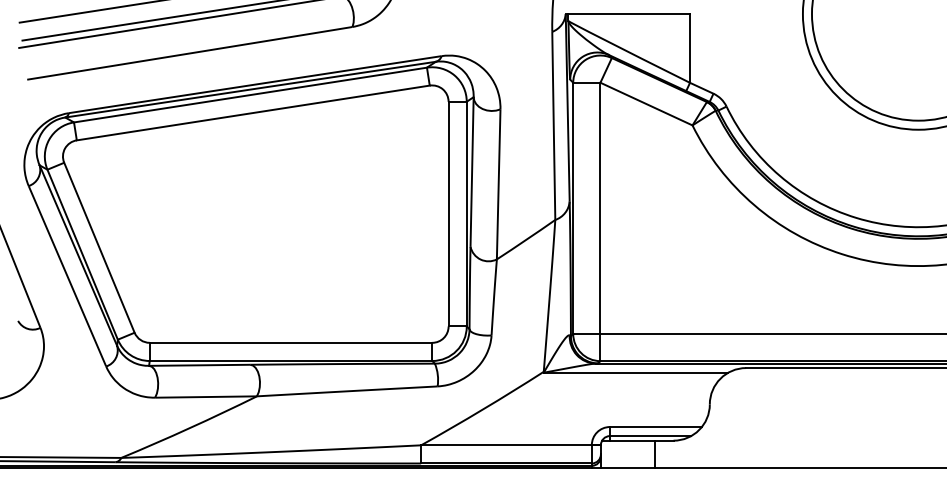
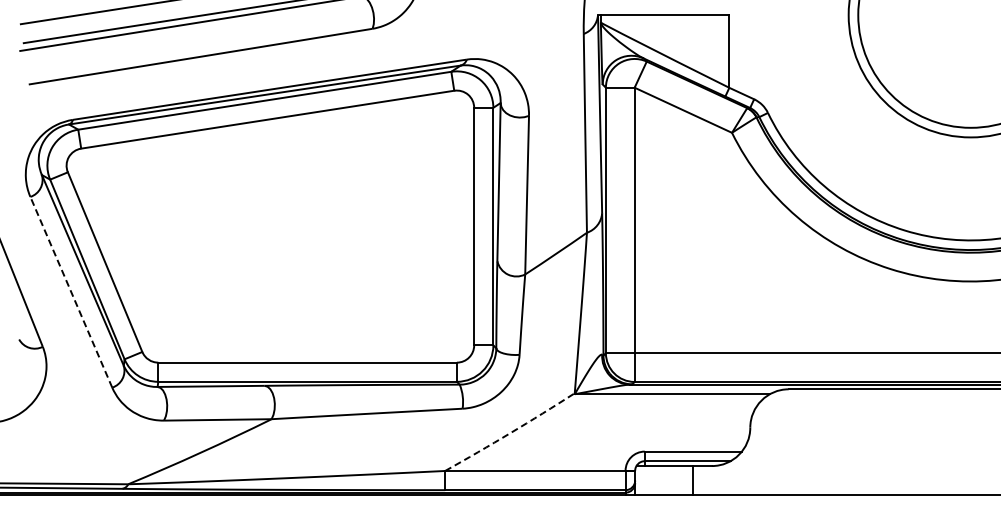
line: (67, 275) -> (71, 291), solid -> dashed
arc: (482, 409) -> (510, 433), solid -> dashed

